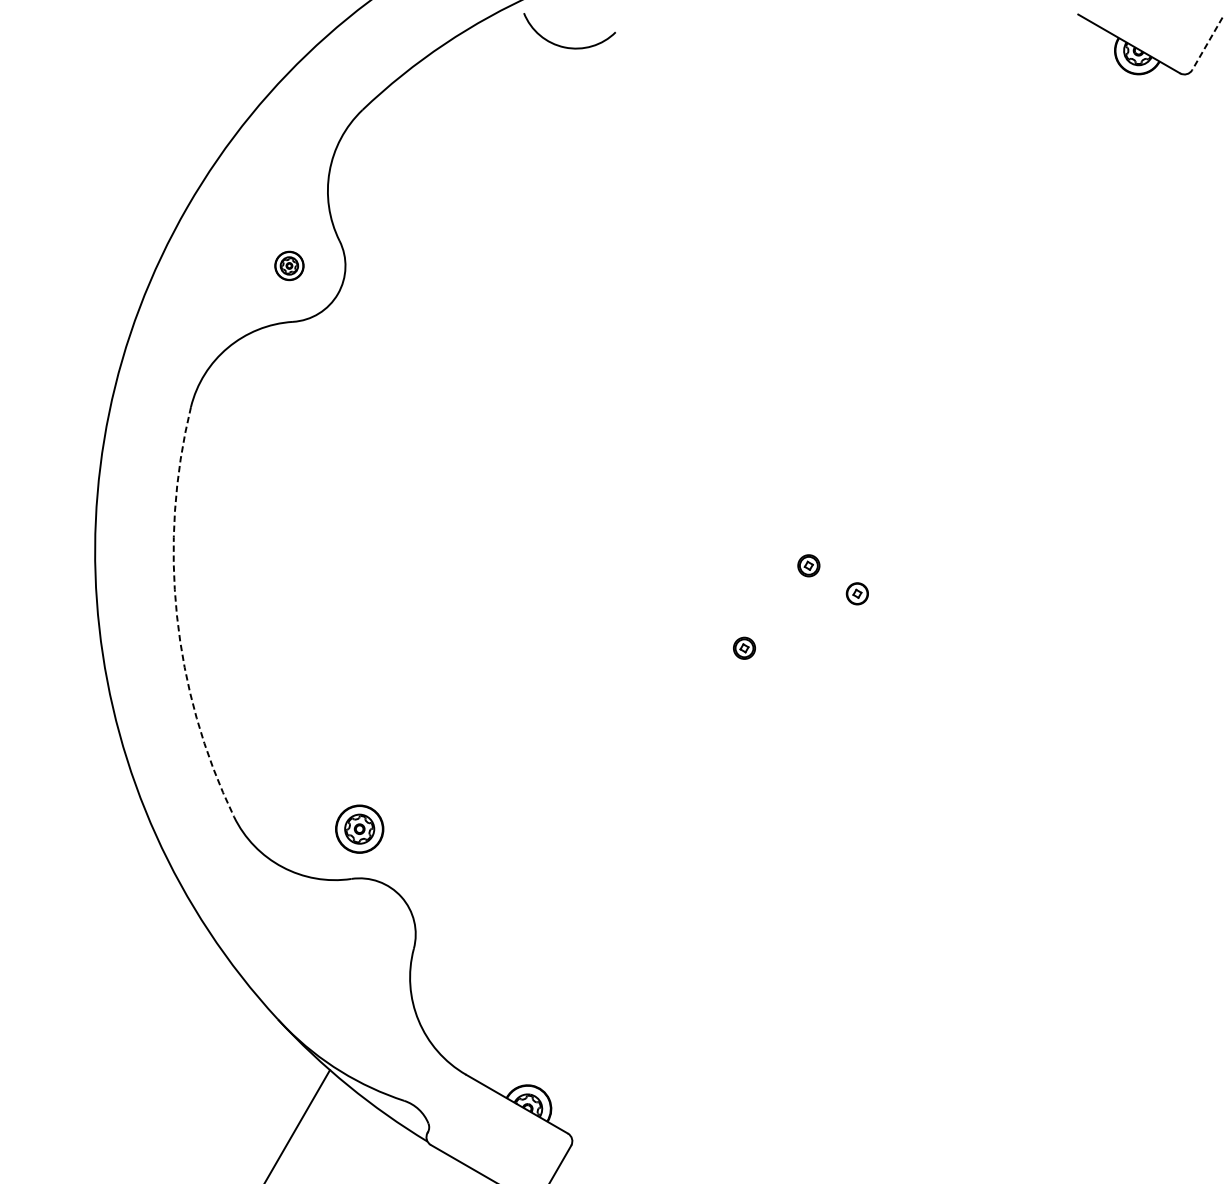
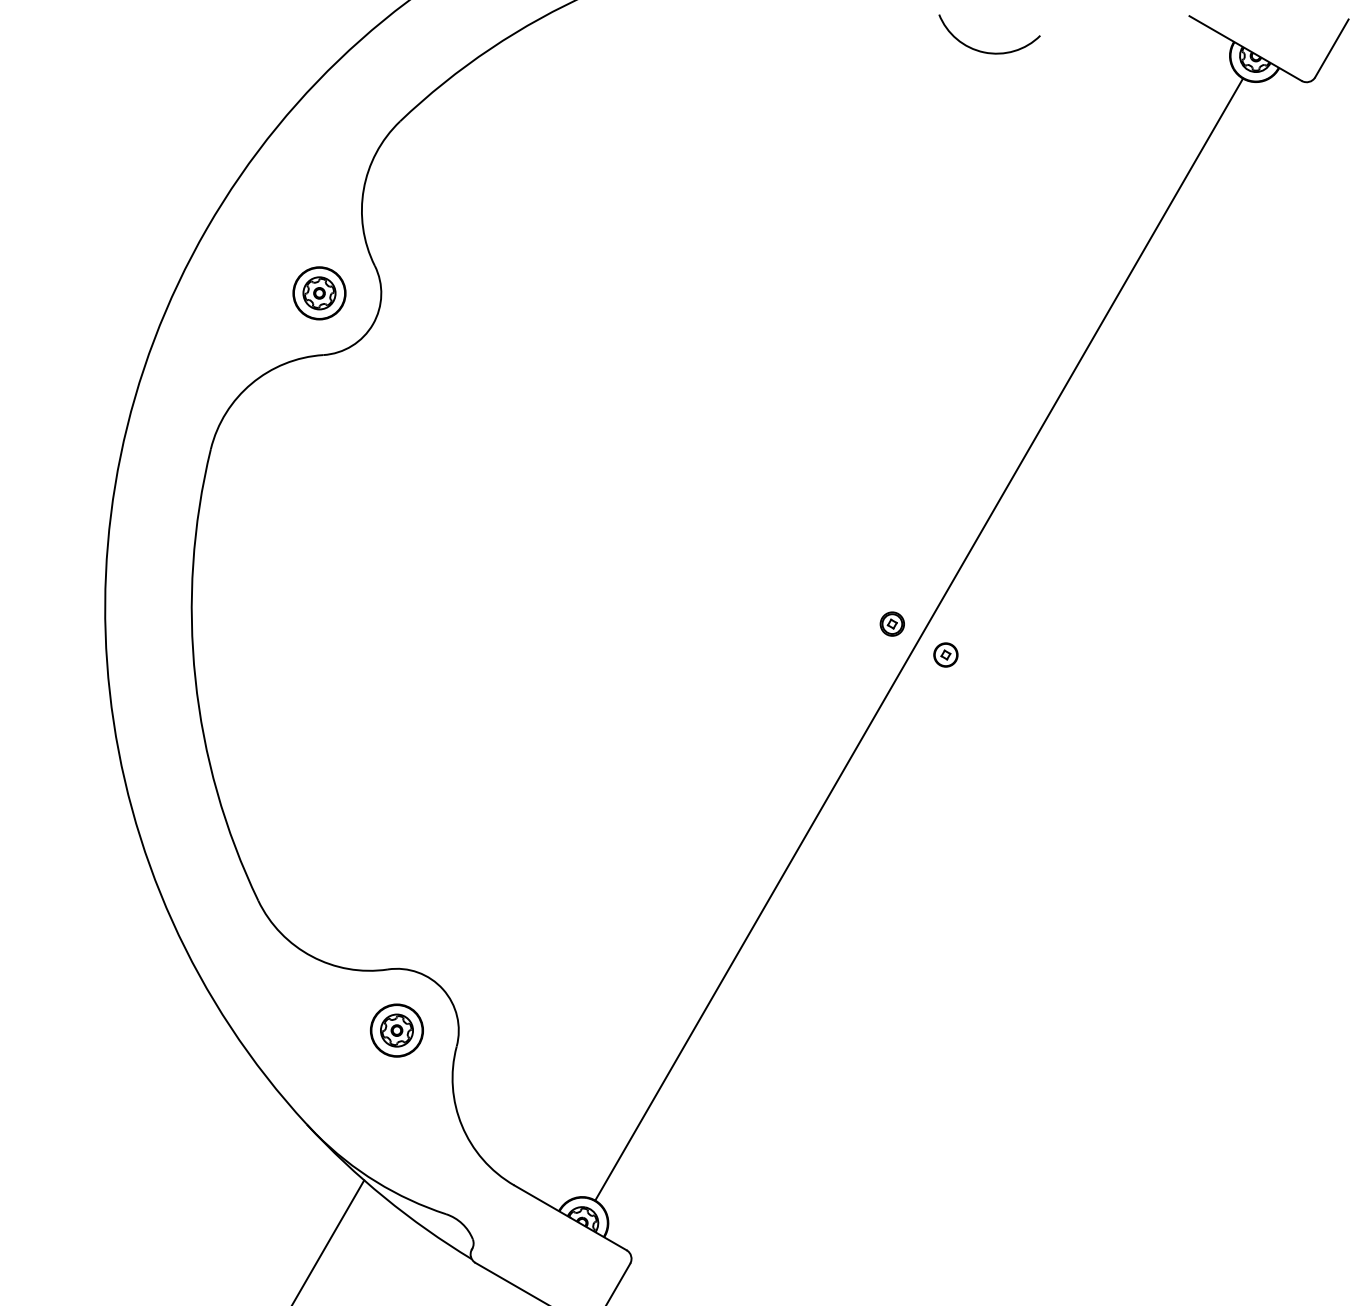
line: (1207, 43) -> (1331, 48), dashed -> solid
arc: (566, 46) -> (986, 51), moved
part: (289, 266) -> (319, 293), size x1.67
line: (833, 579) -> (919, 639), added
arc: (177, 616) -> (195, 679), dashed -> solid
part: (743, 647) -> (820, 714), removed
part: (359, 829) -> (396, 1030), moved

